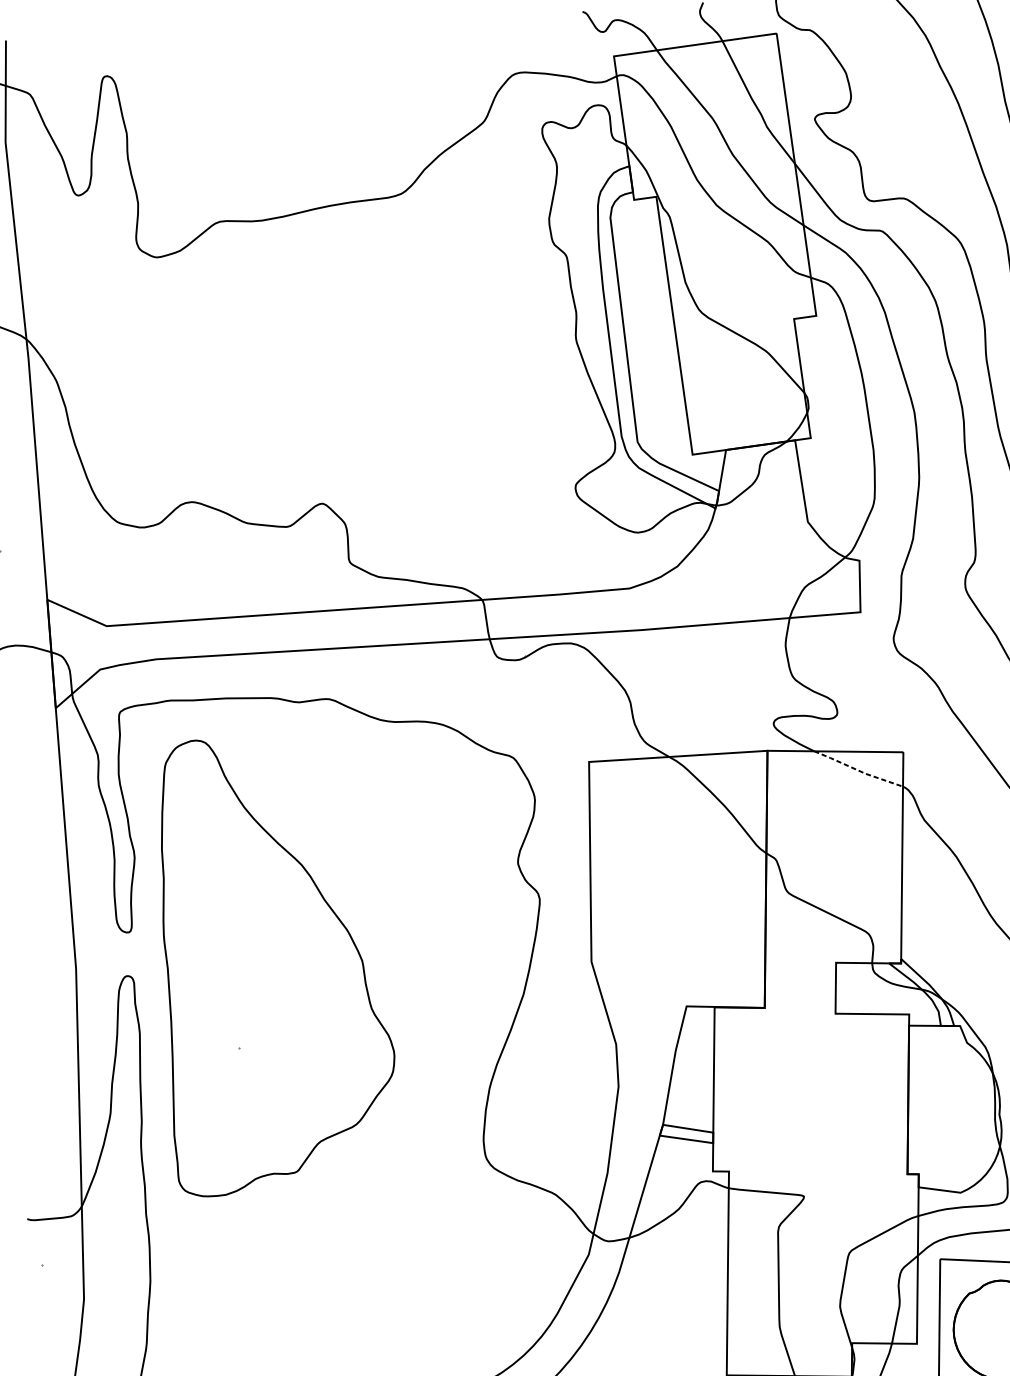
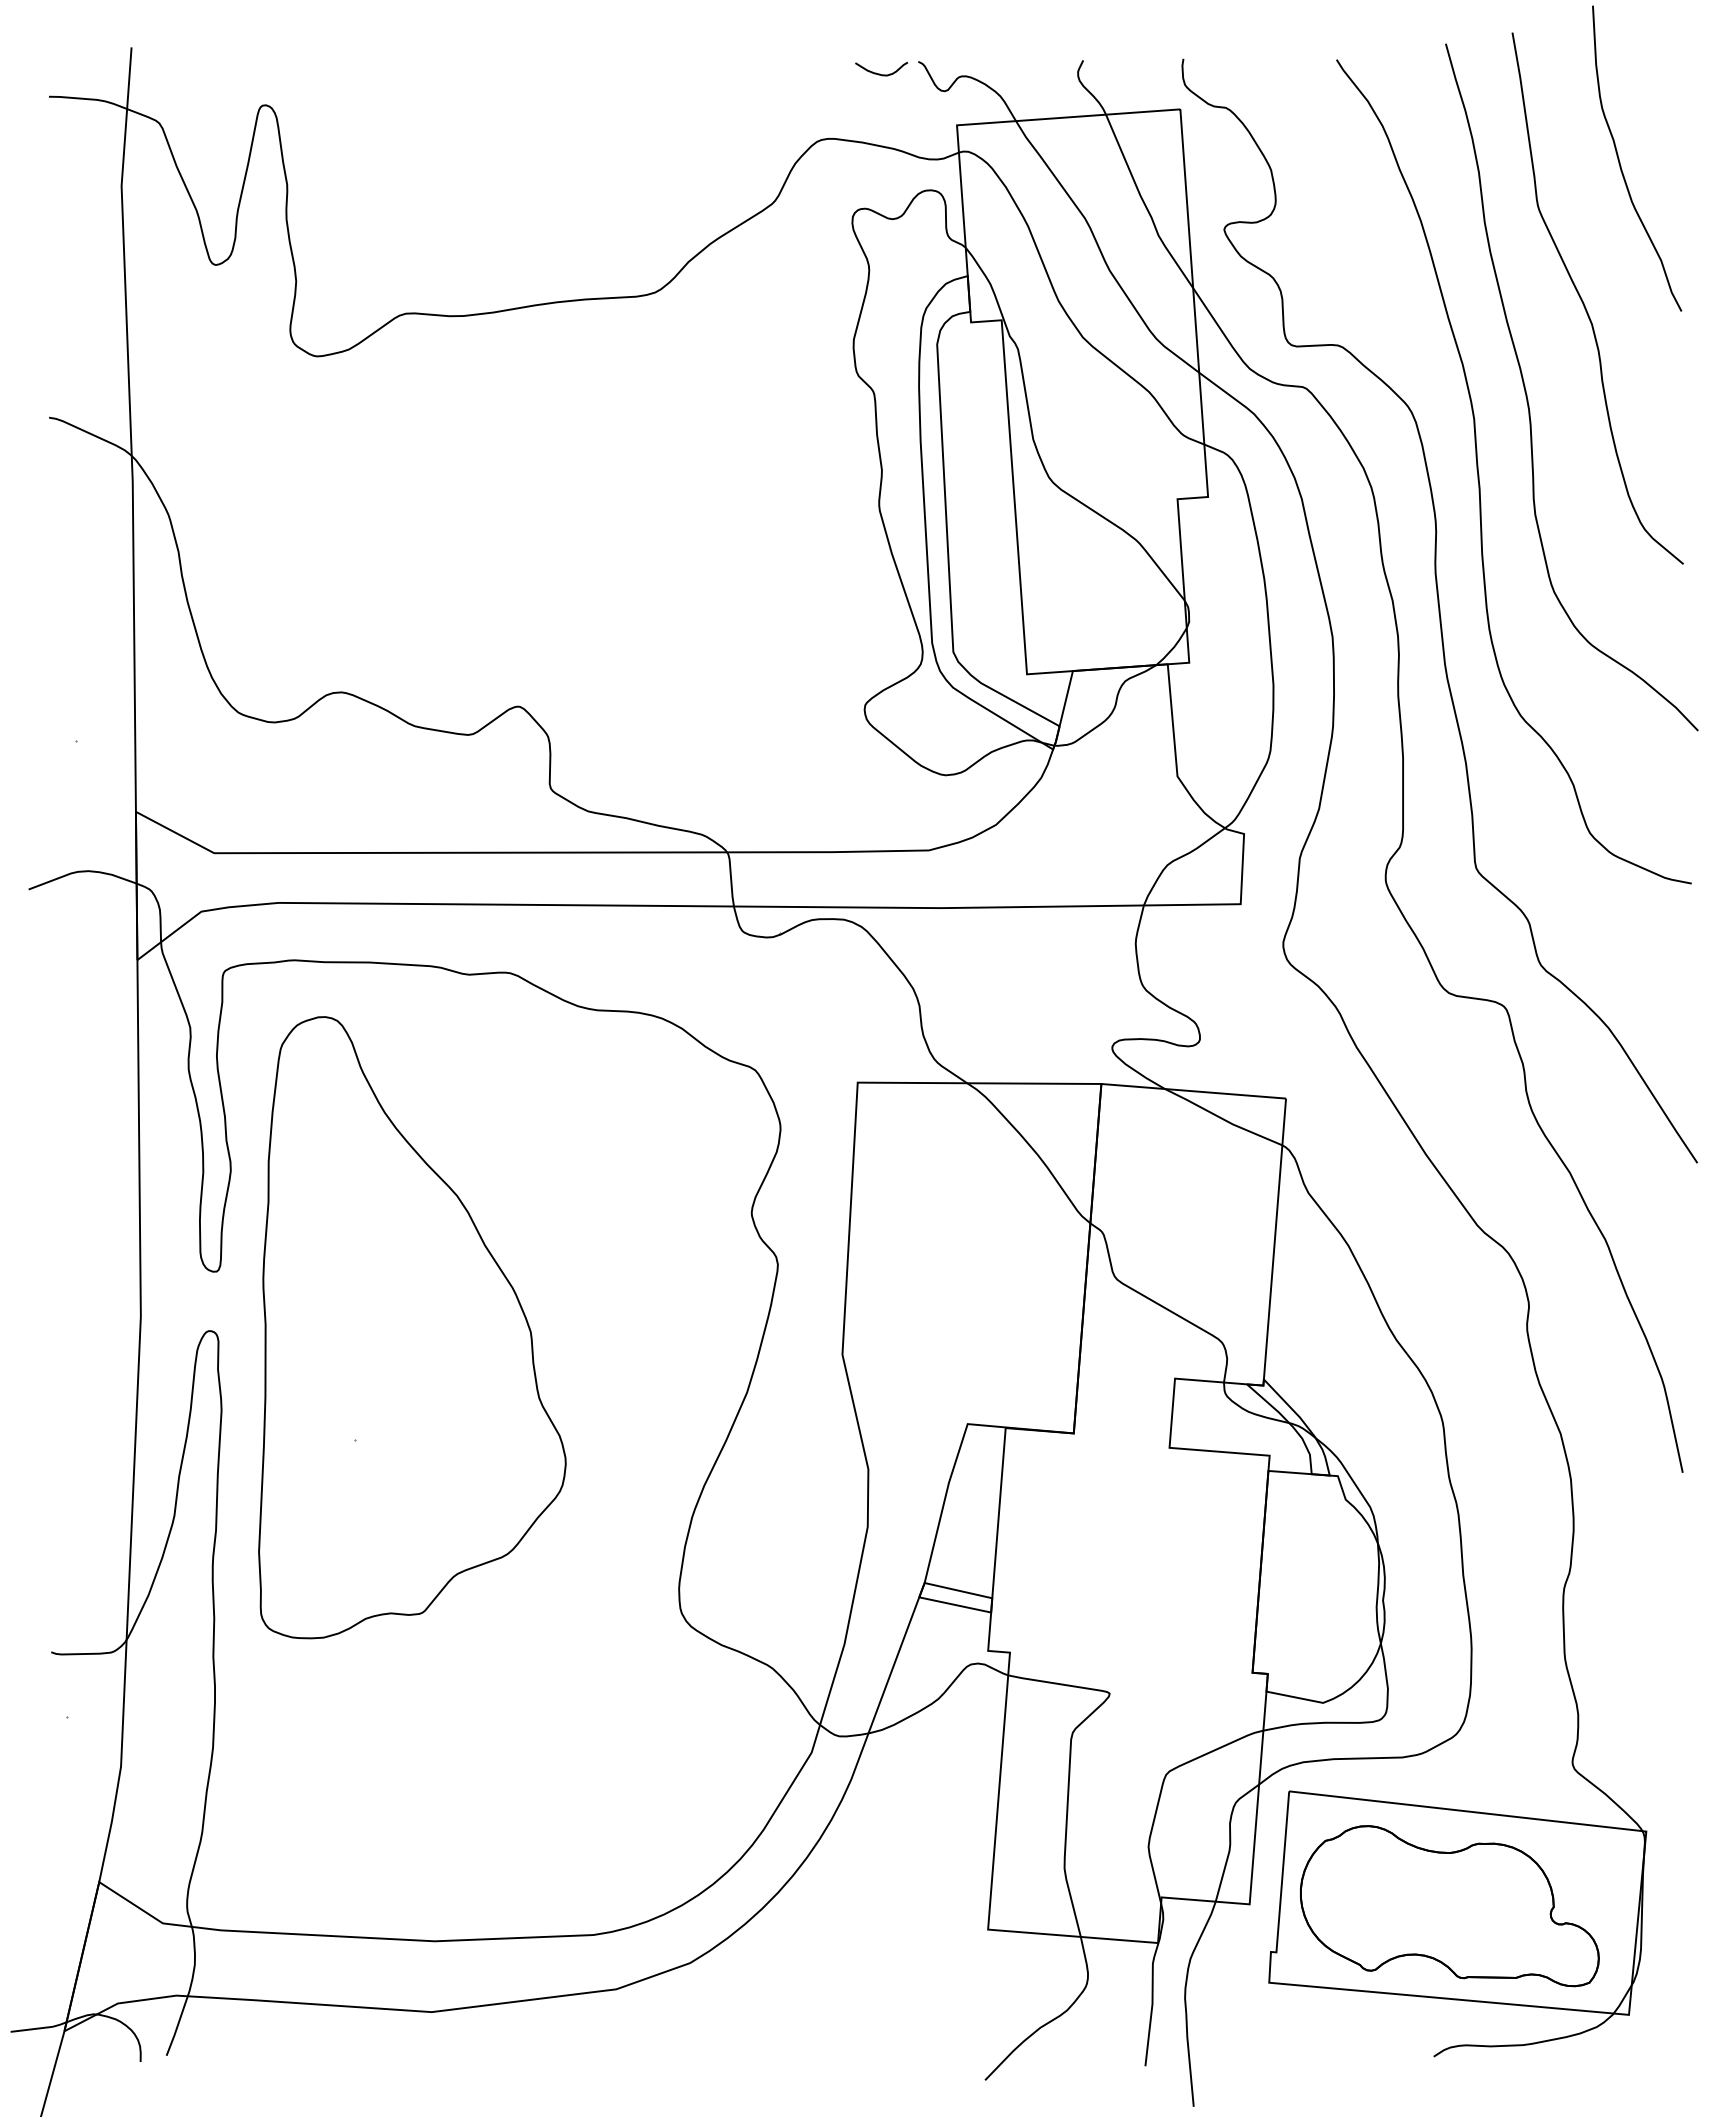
curve: (555, 22) -> (880, 73), added
line: (858, 770) -> (1223, 1119), dashed -> solid

